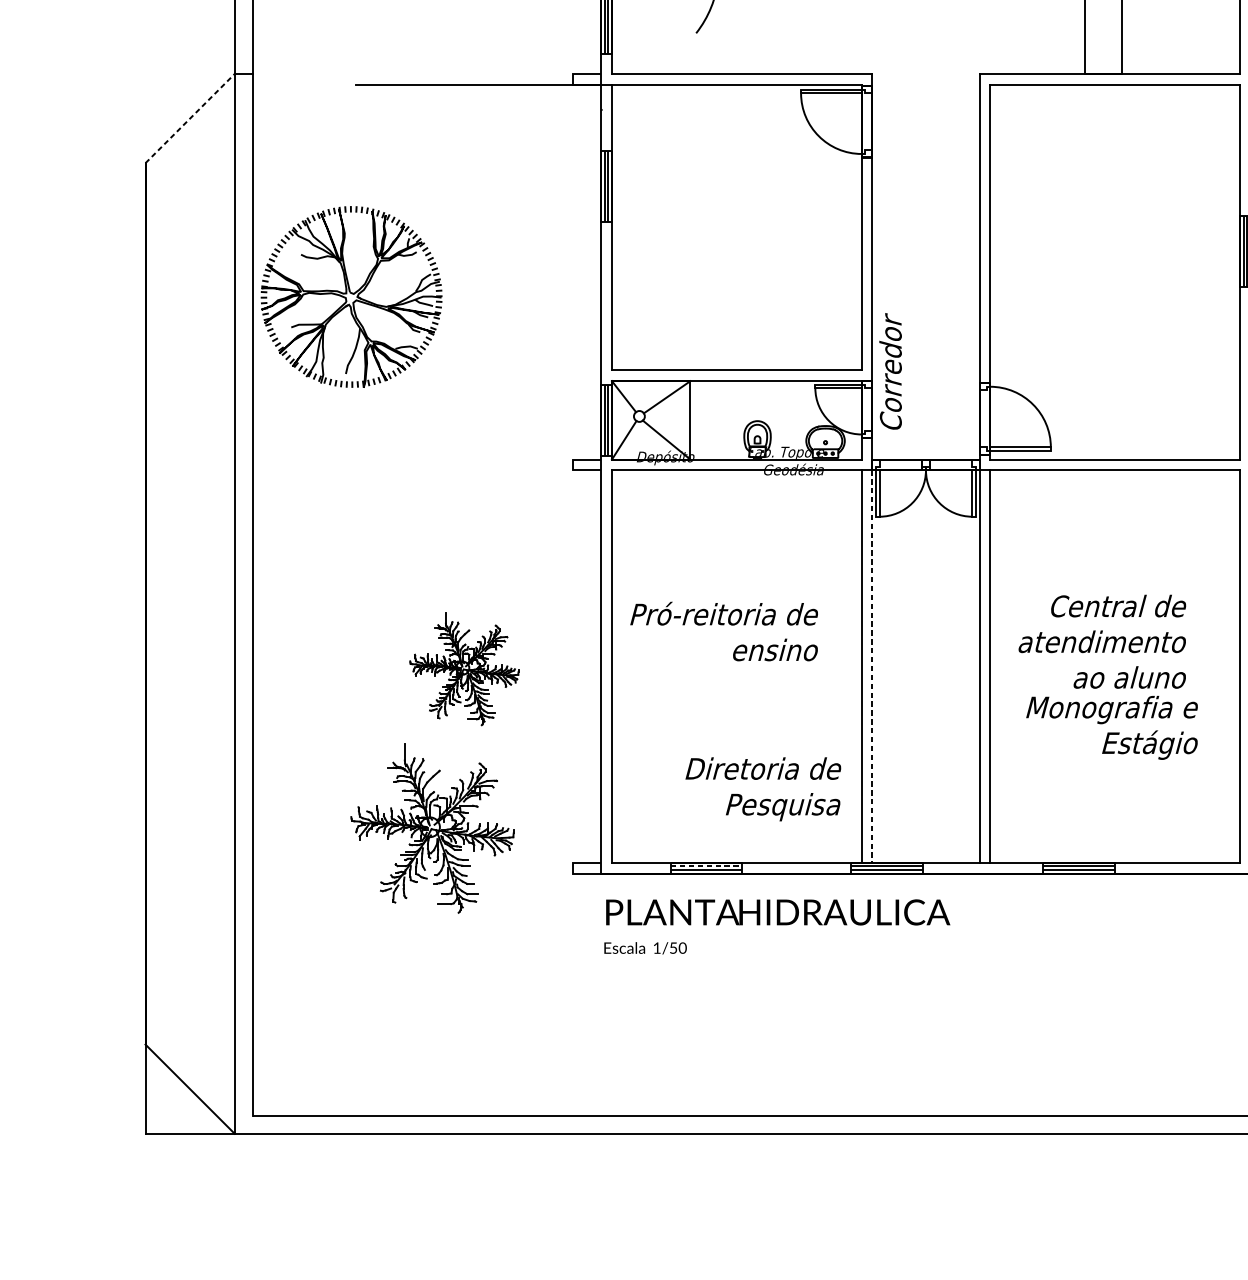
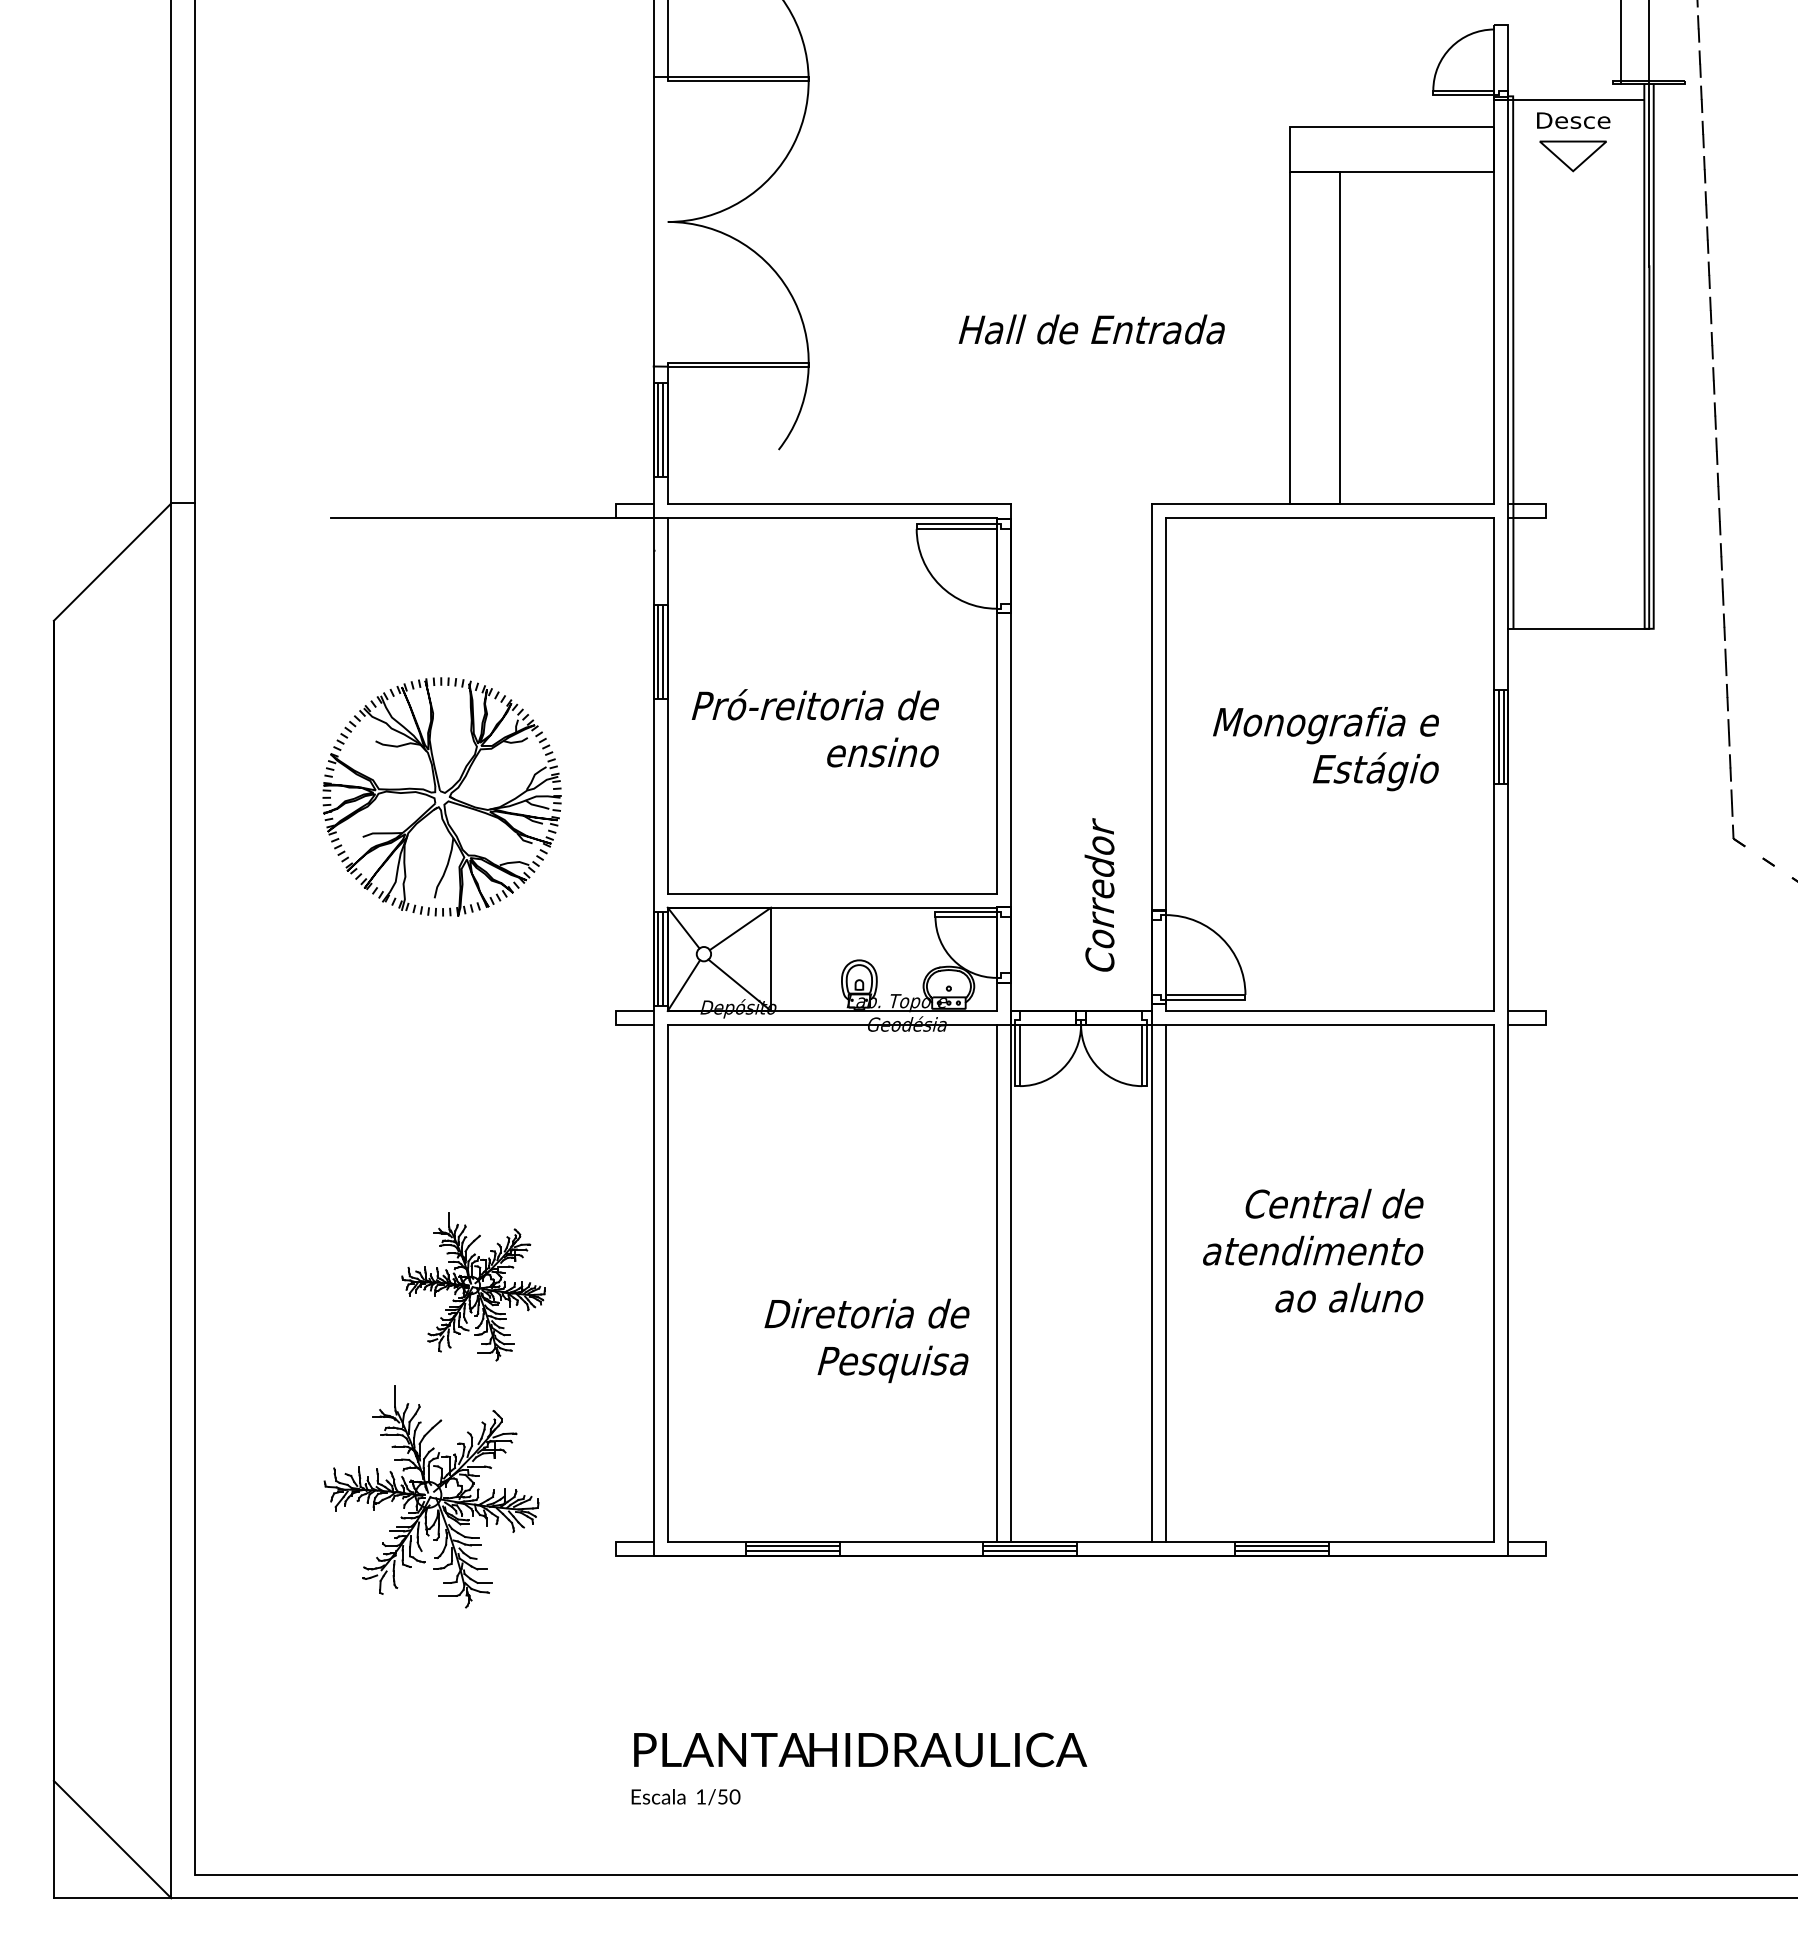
line: (190, 118) -> (112, 561), dashed -> solid
part: (351, 296) -> (441, 796), moved
text: (890, 371) -> (1099, 894), moved
text: (723, 631) -> (814, 728), moved
line: (872, 666) -> (1010, 1283), dashed -> solid
text: (1111, 728) -> (1325, 749), moved
text: (762, 789) -> (866, 1340), moved
line: (706, 866) -> (792, 1546), dashed -> solid
text: (777, 926) -> (859, 1768), moved

